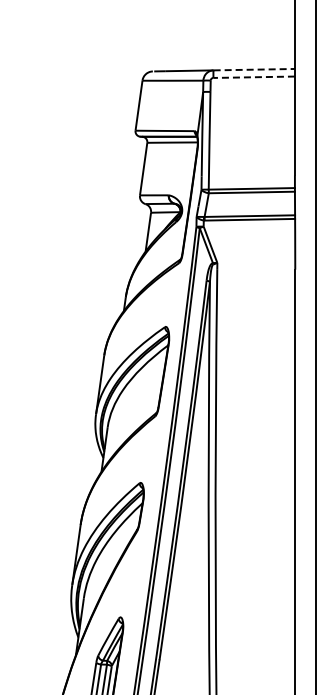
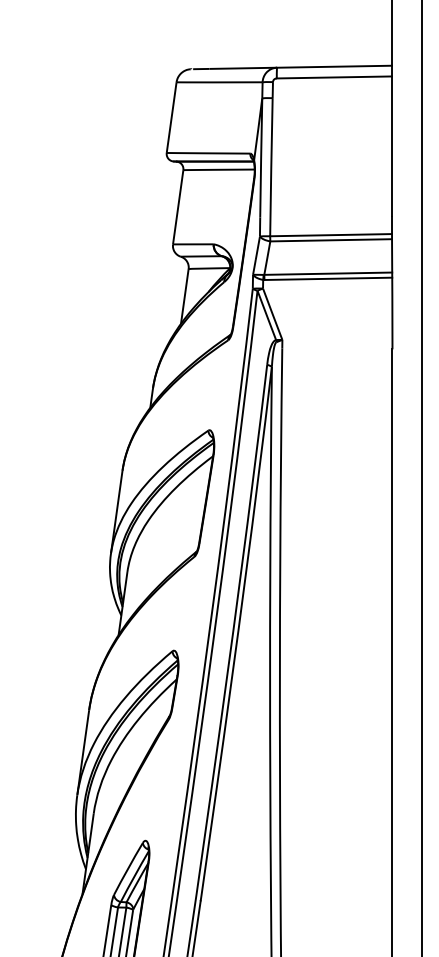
line: (254, 69) -> (334, 66), dashed -> solid
line: (254, 77) -> (334, 77), dashed -> solid

